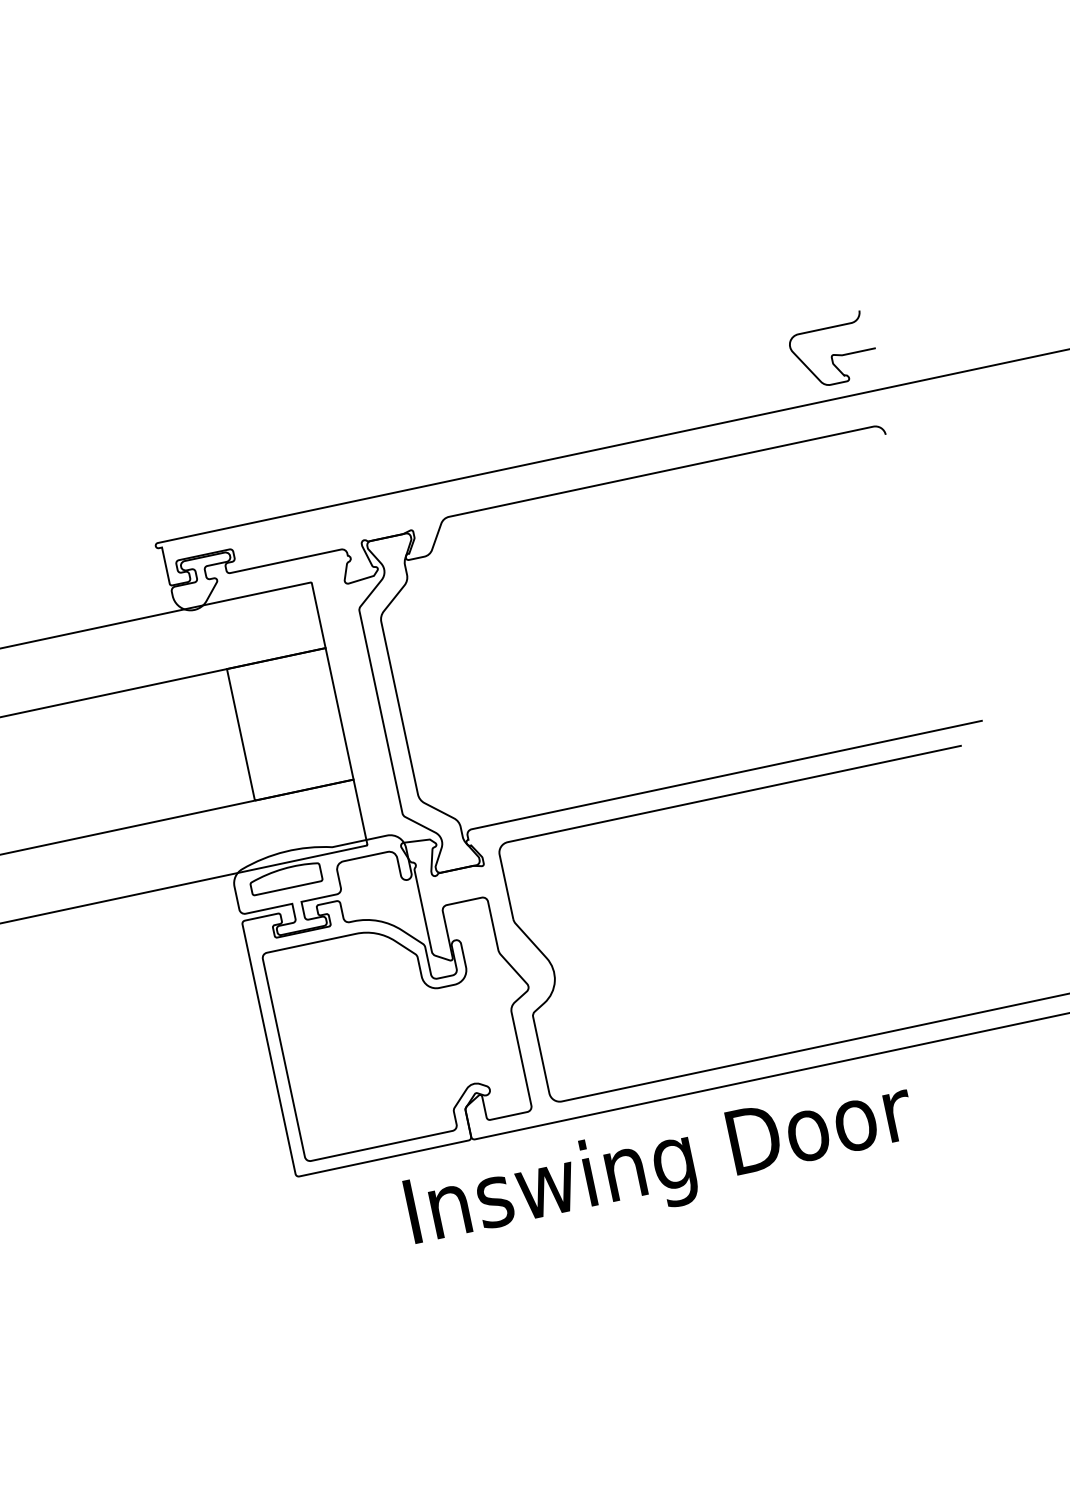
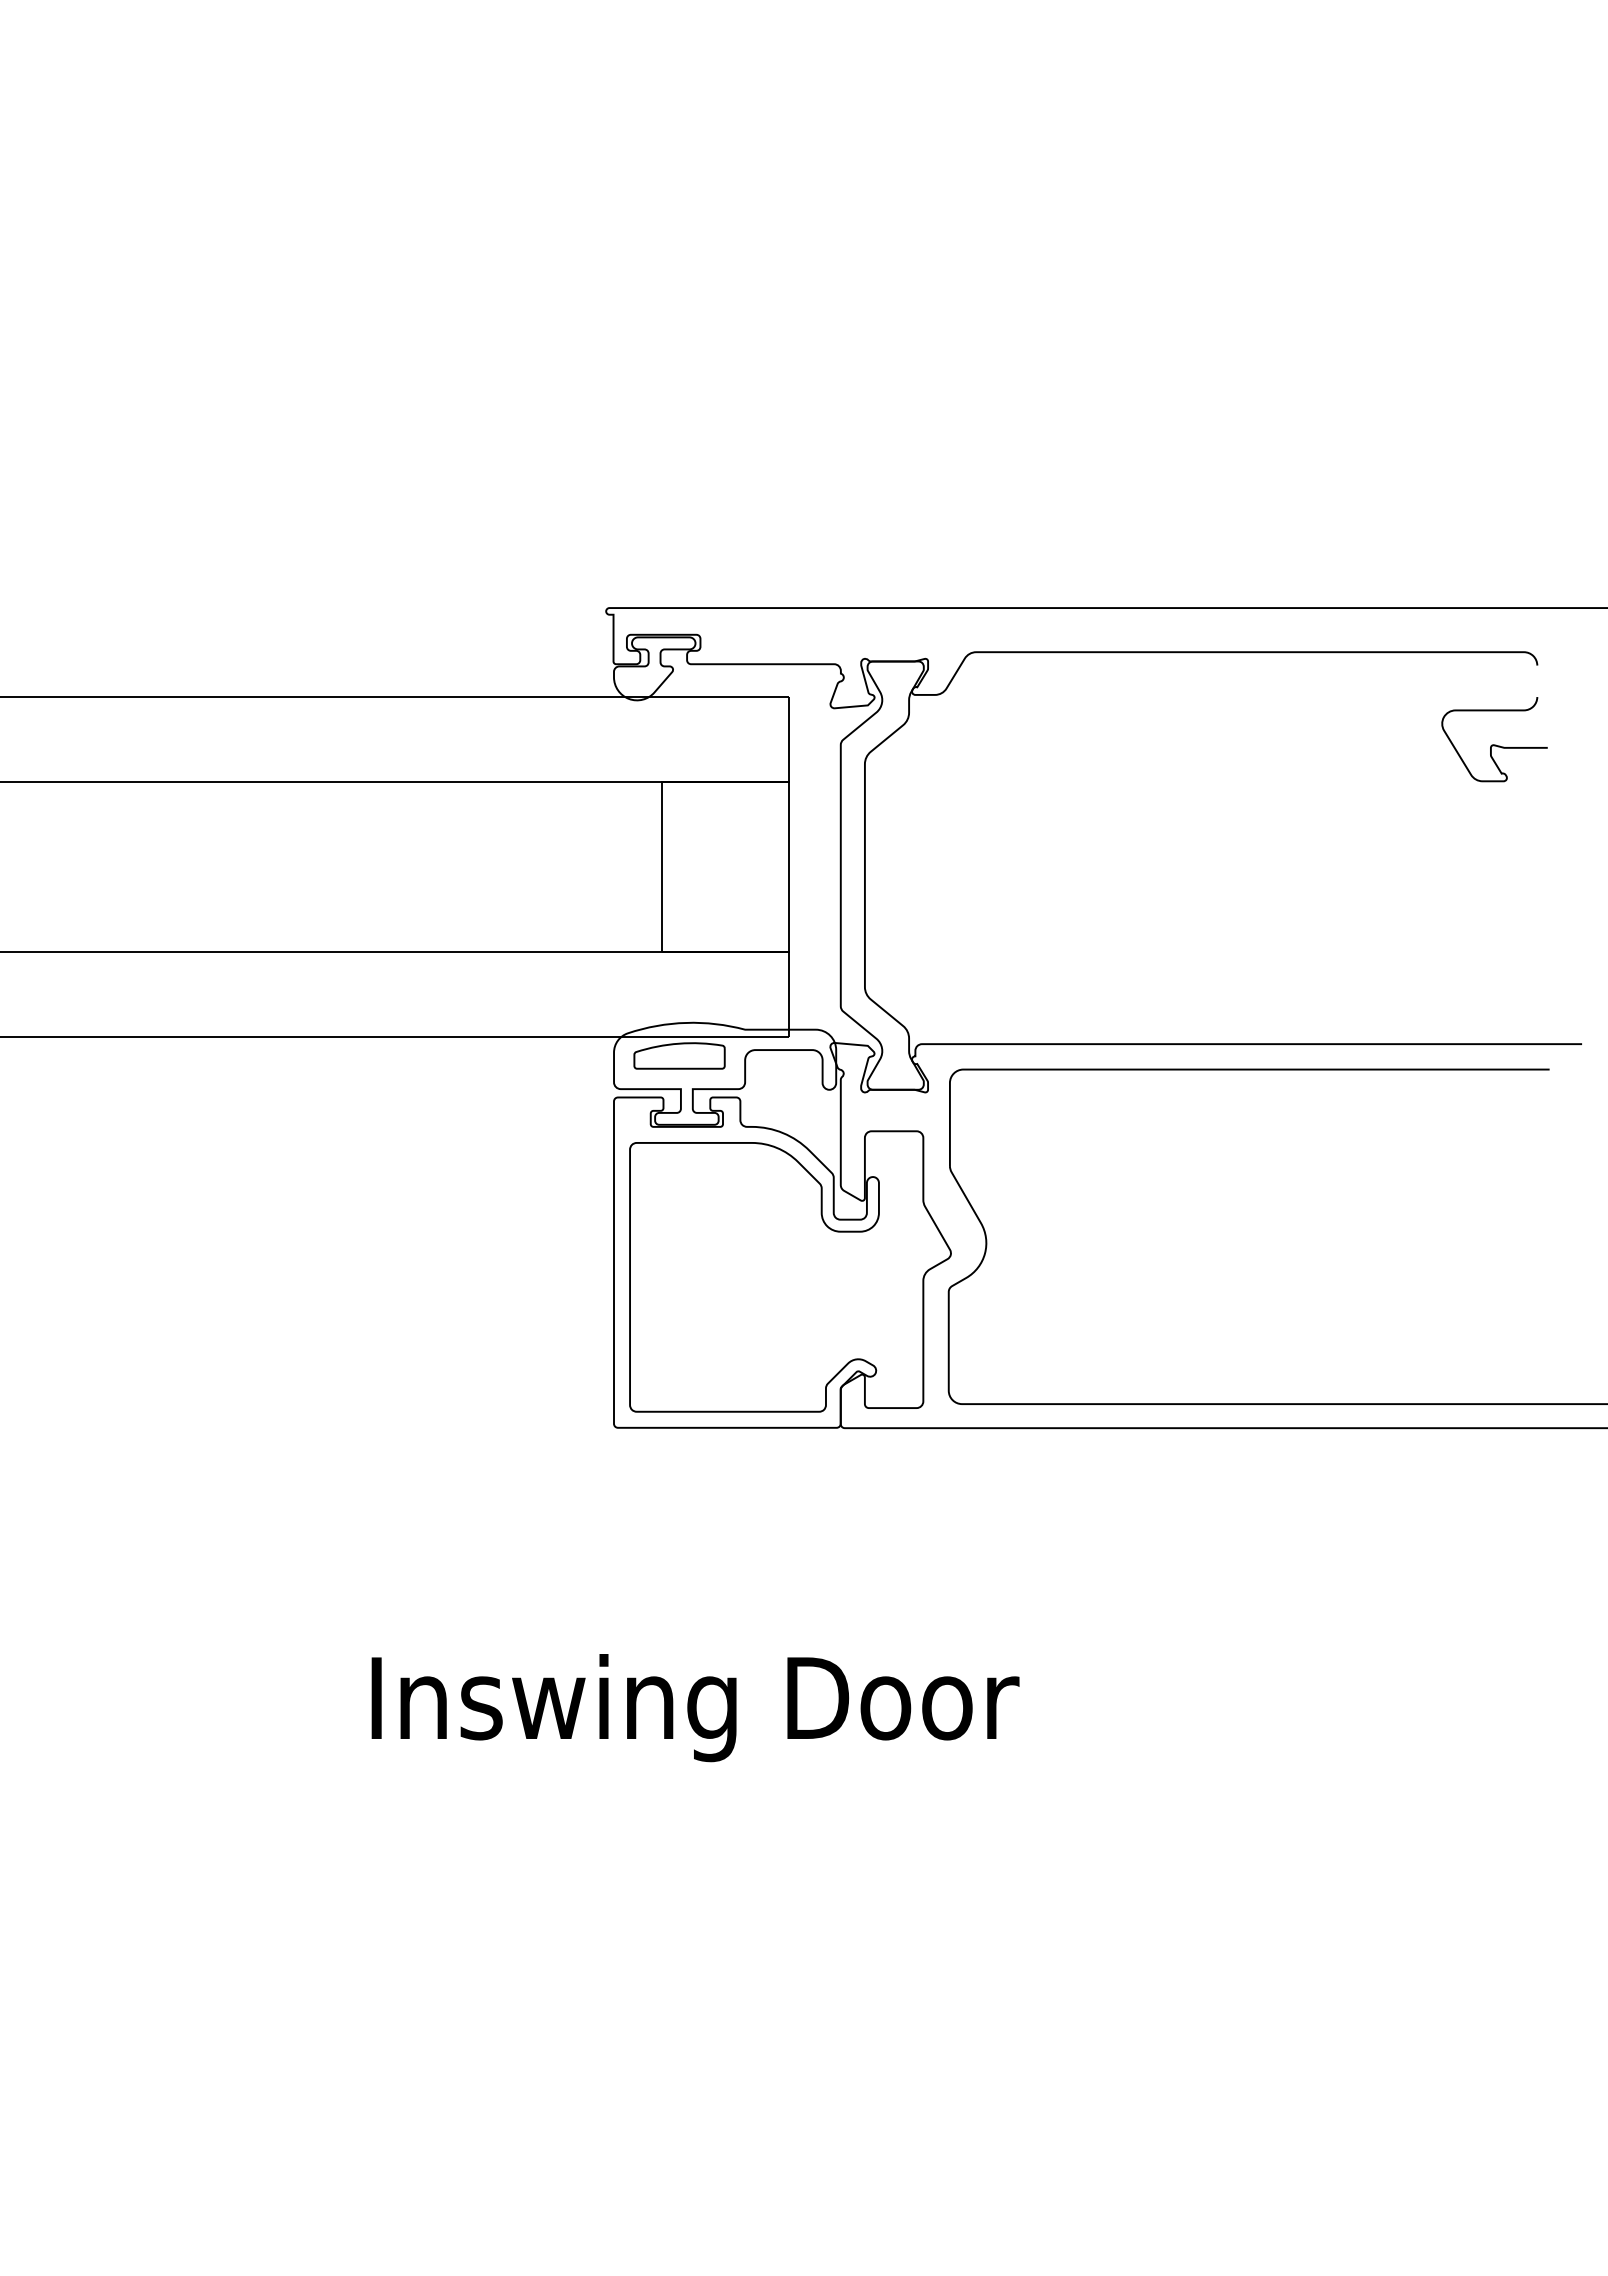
curve: (834, 354) -> (1494, 744), moved
text: (661, 1167) -> (695, 1708), moved

